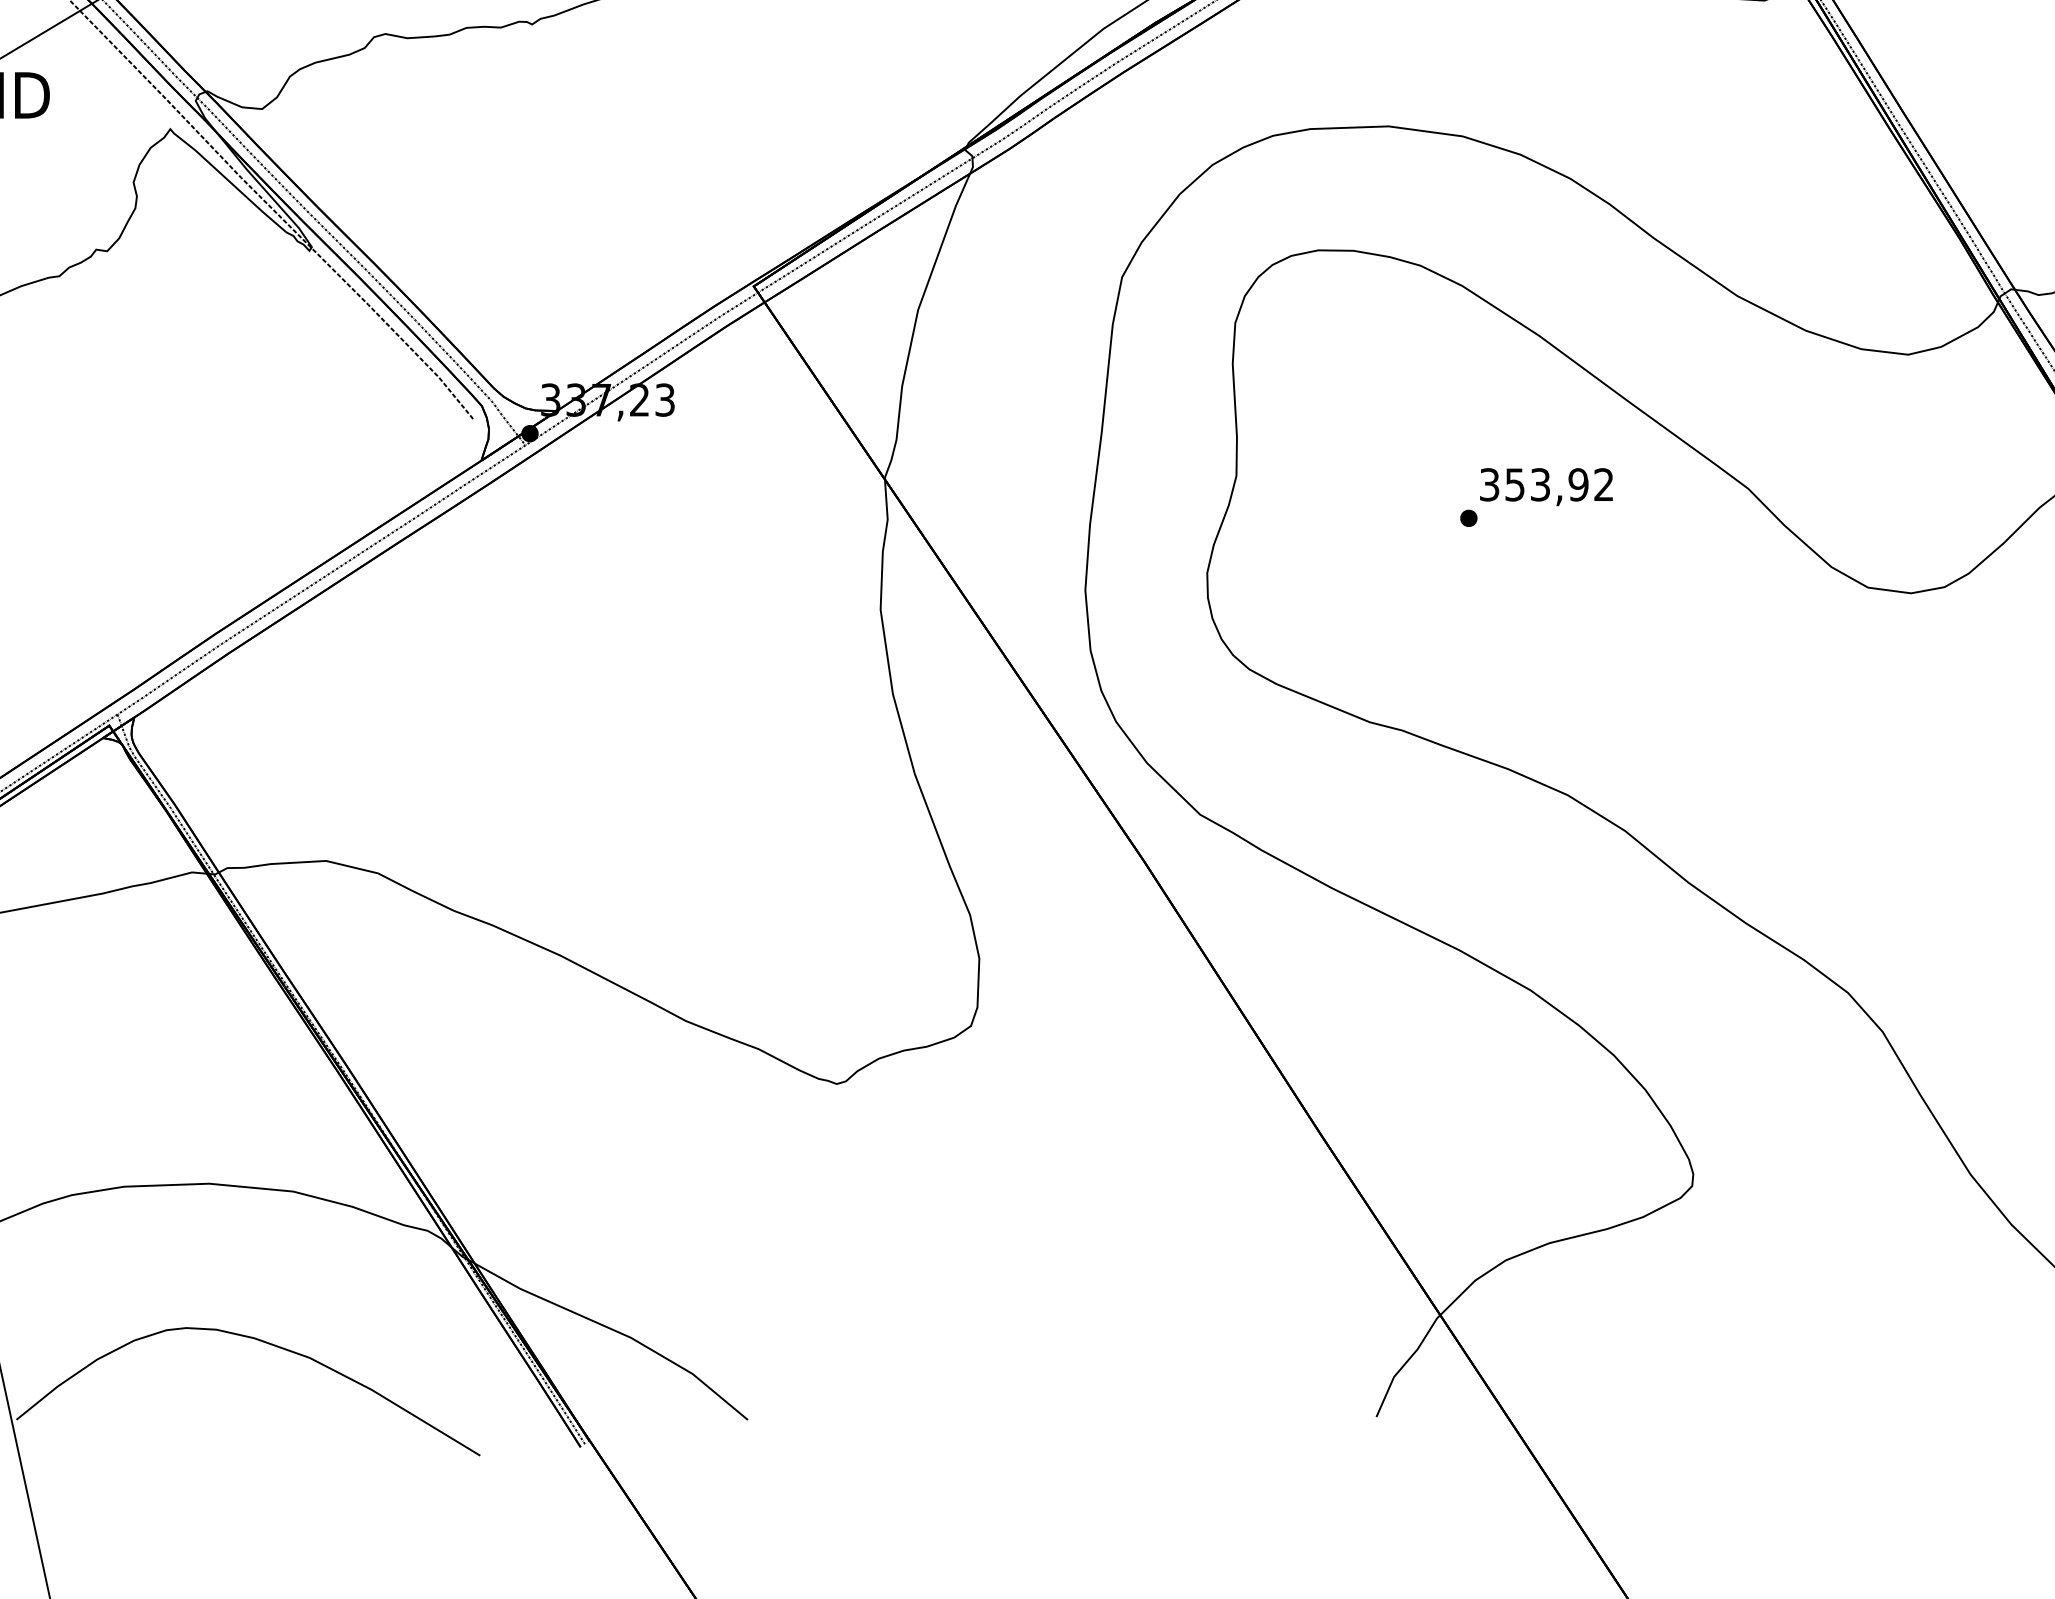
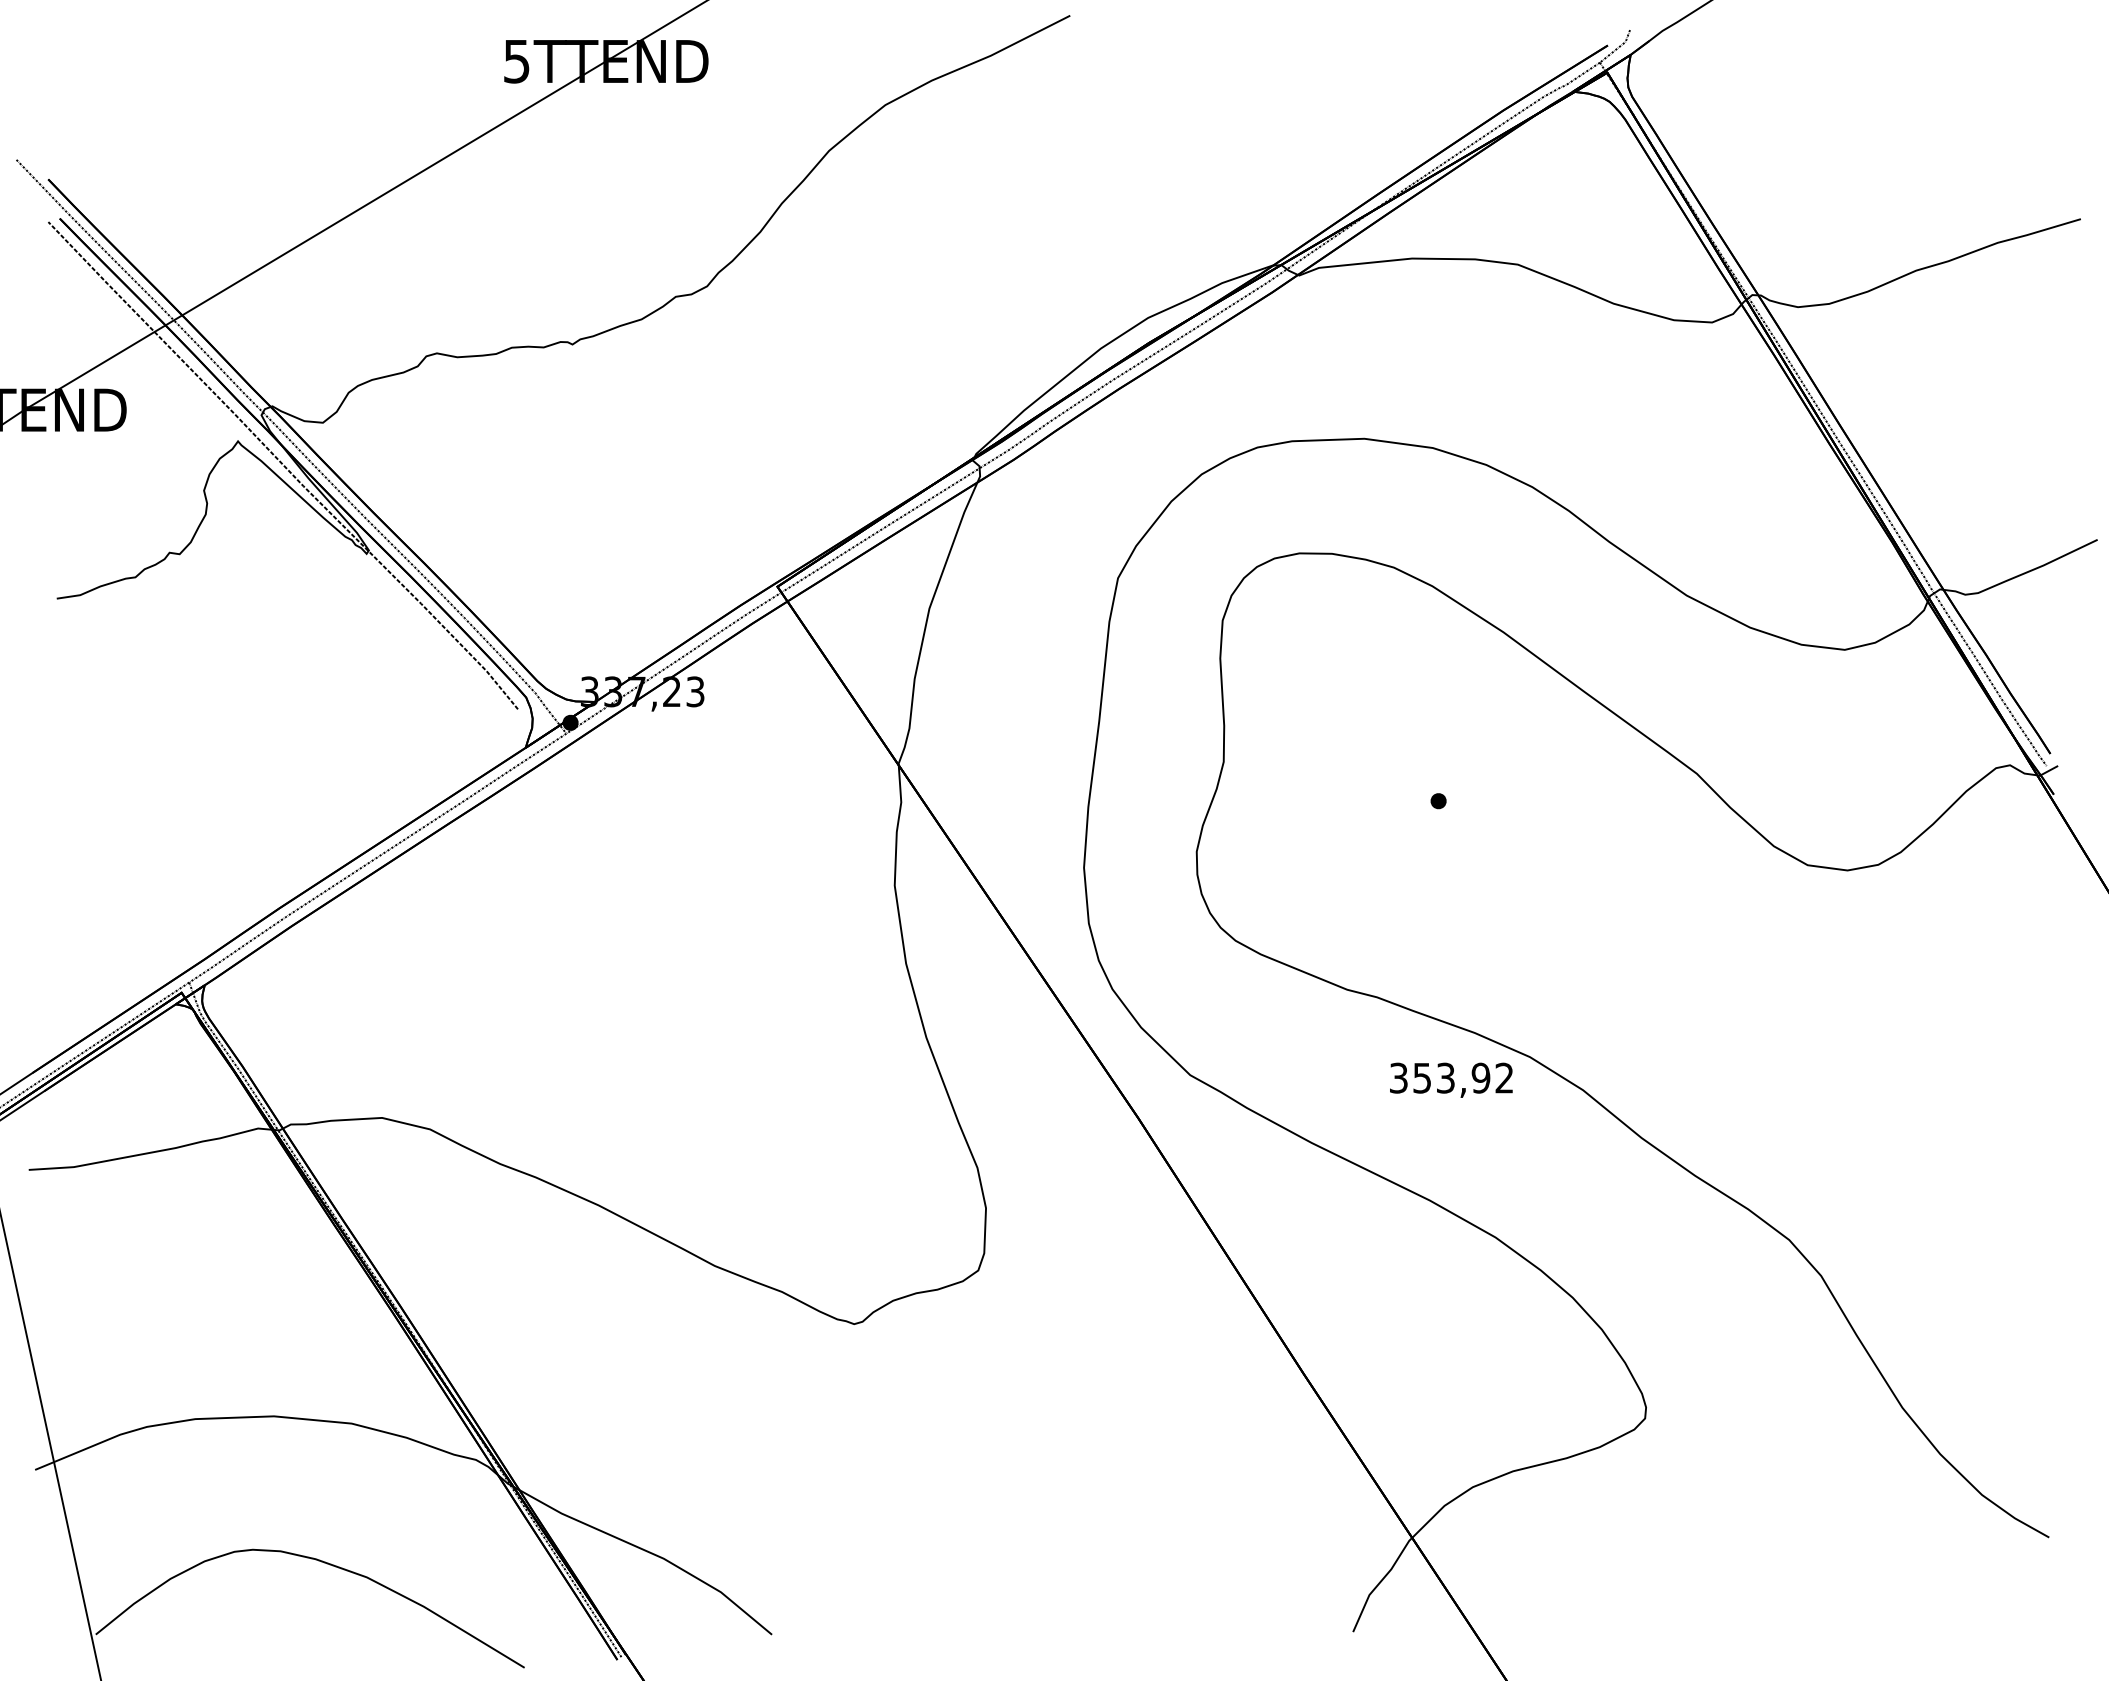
text: (1546, 486) -> (1451, 1079), moved

